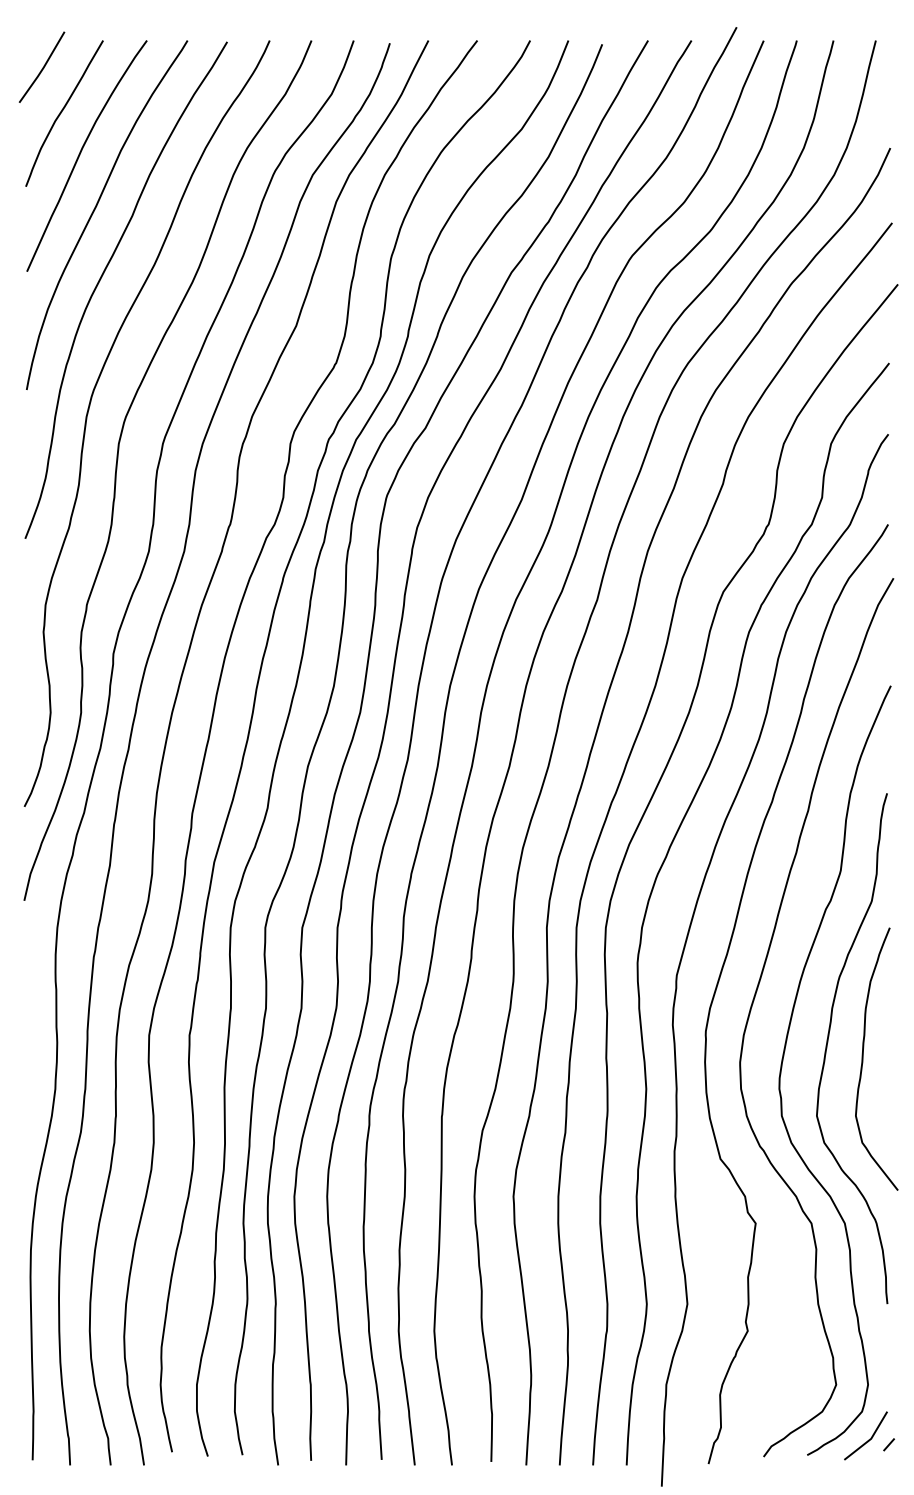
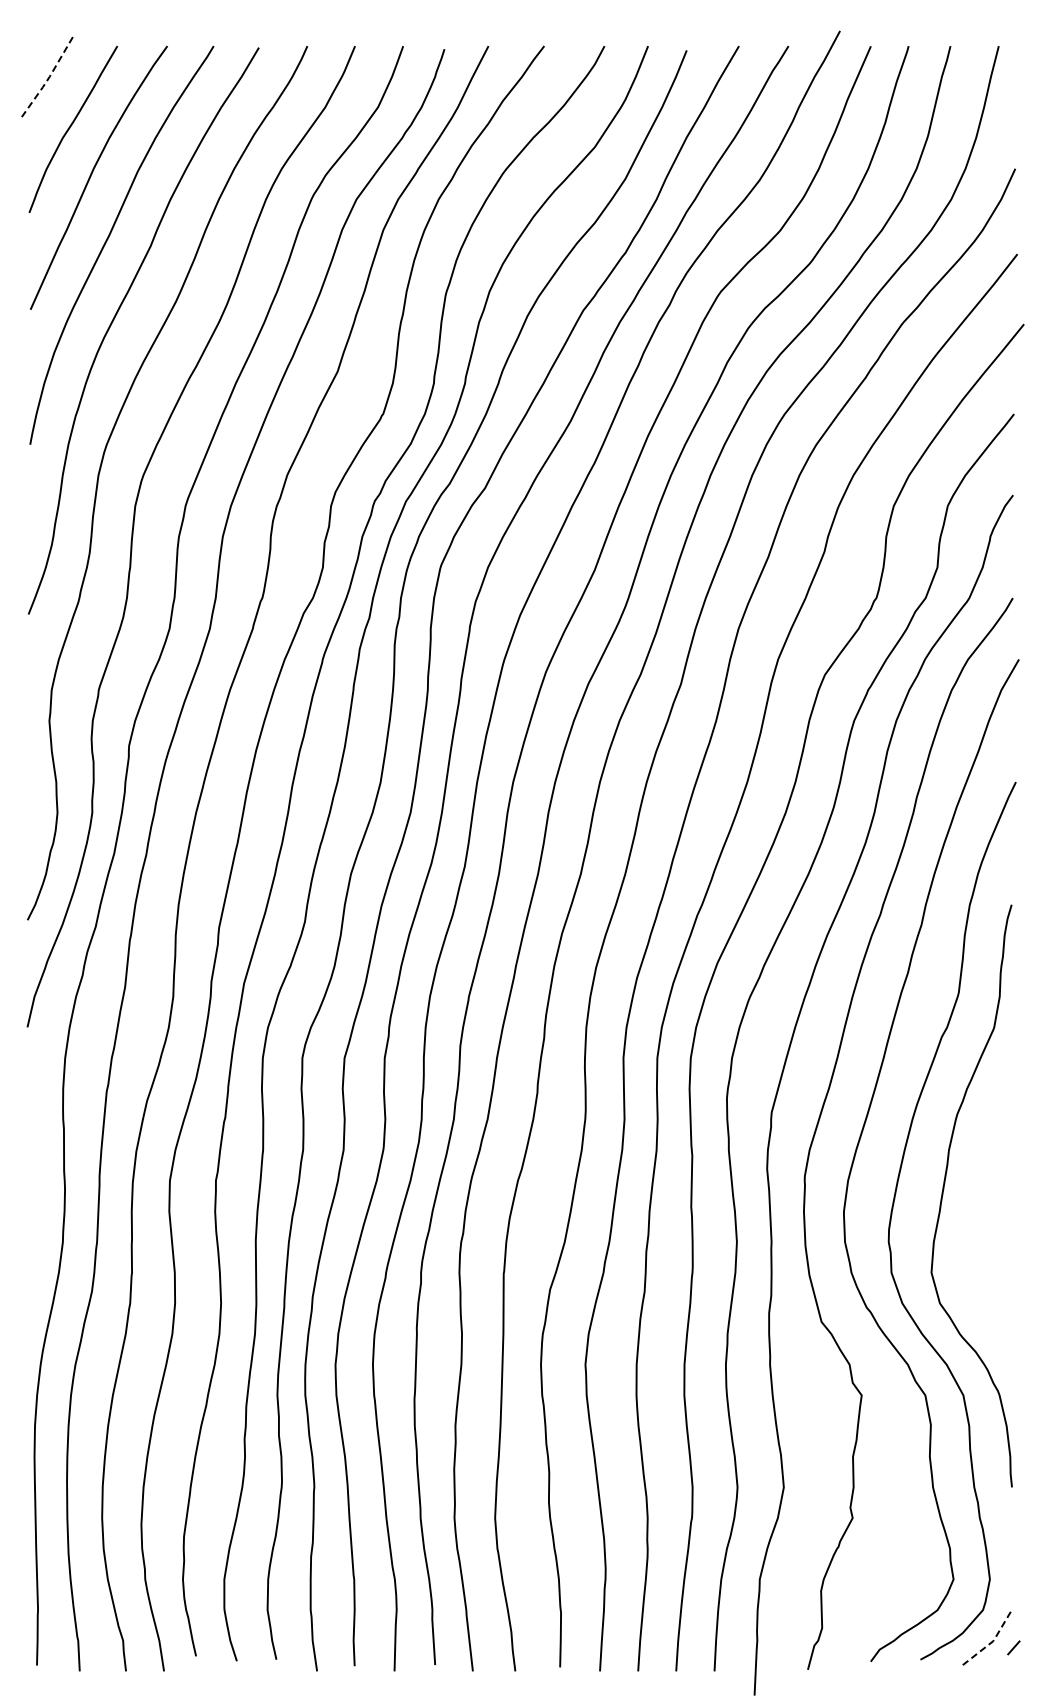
line: (43, 68) -> (49, 77), solid -> dashed
curve: (863, 1059) -> (984, 1208), removed
line: (871, 1439) -> (993, 1641), solid -> dashed

